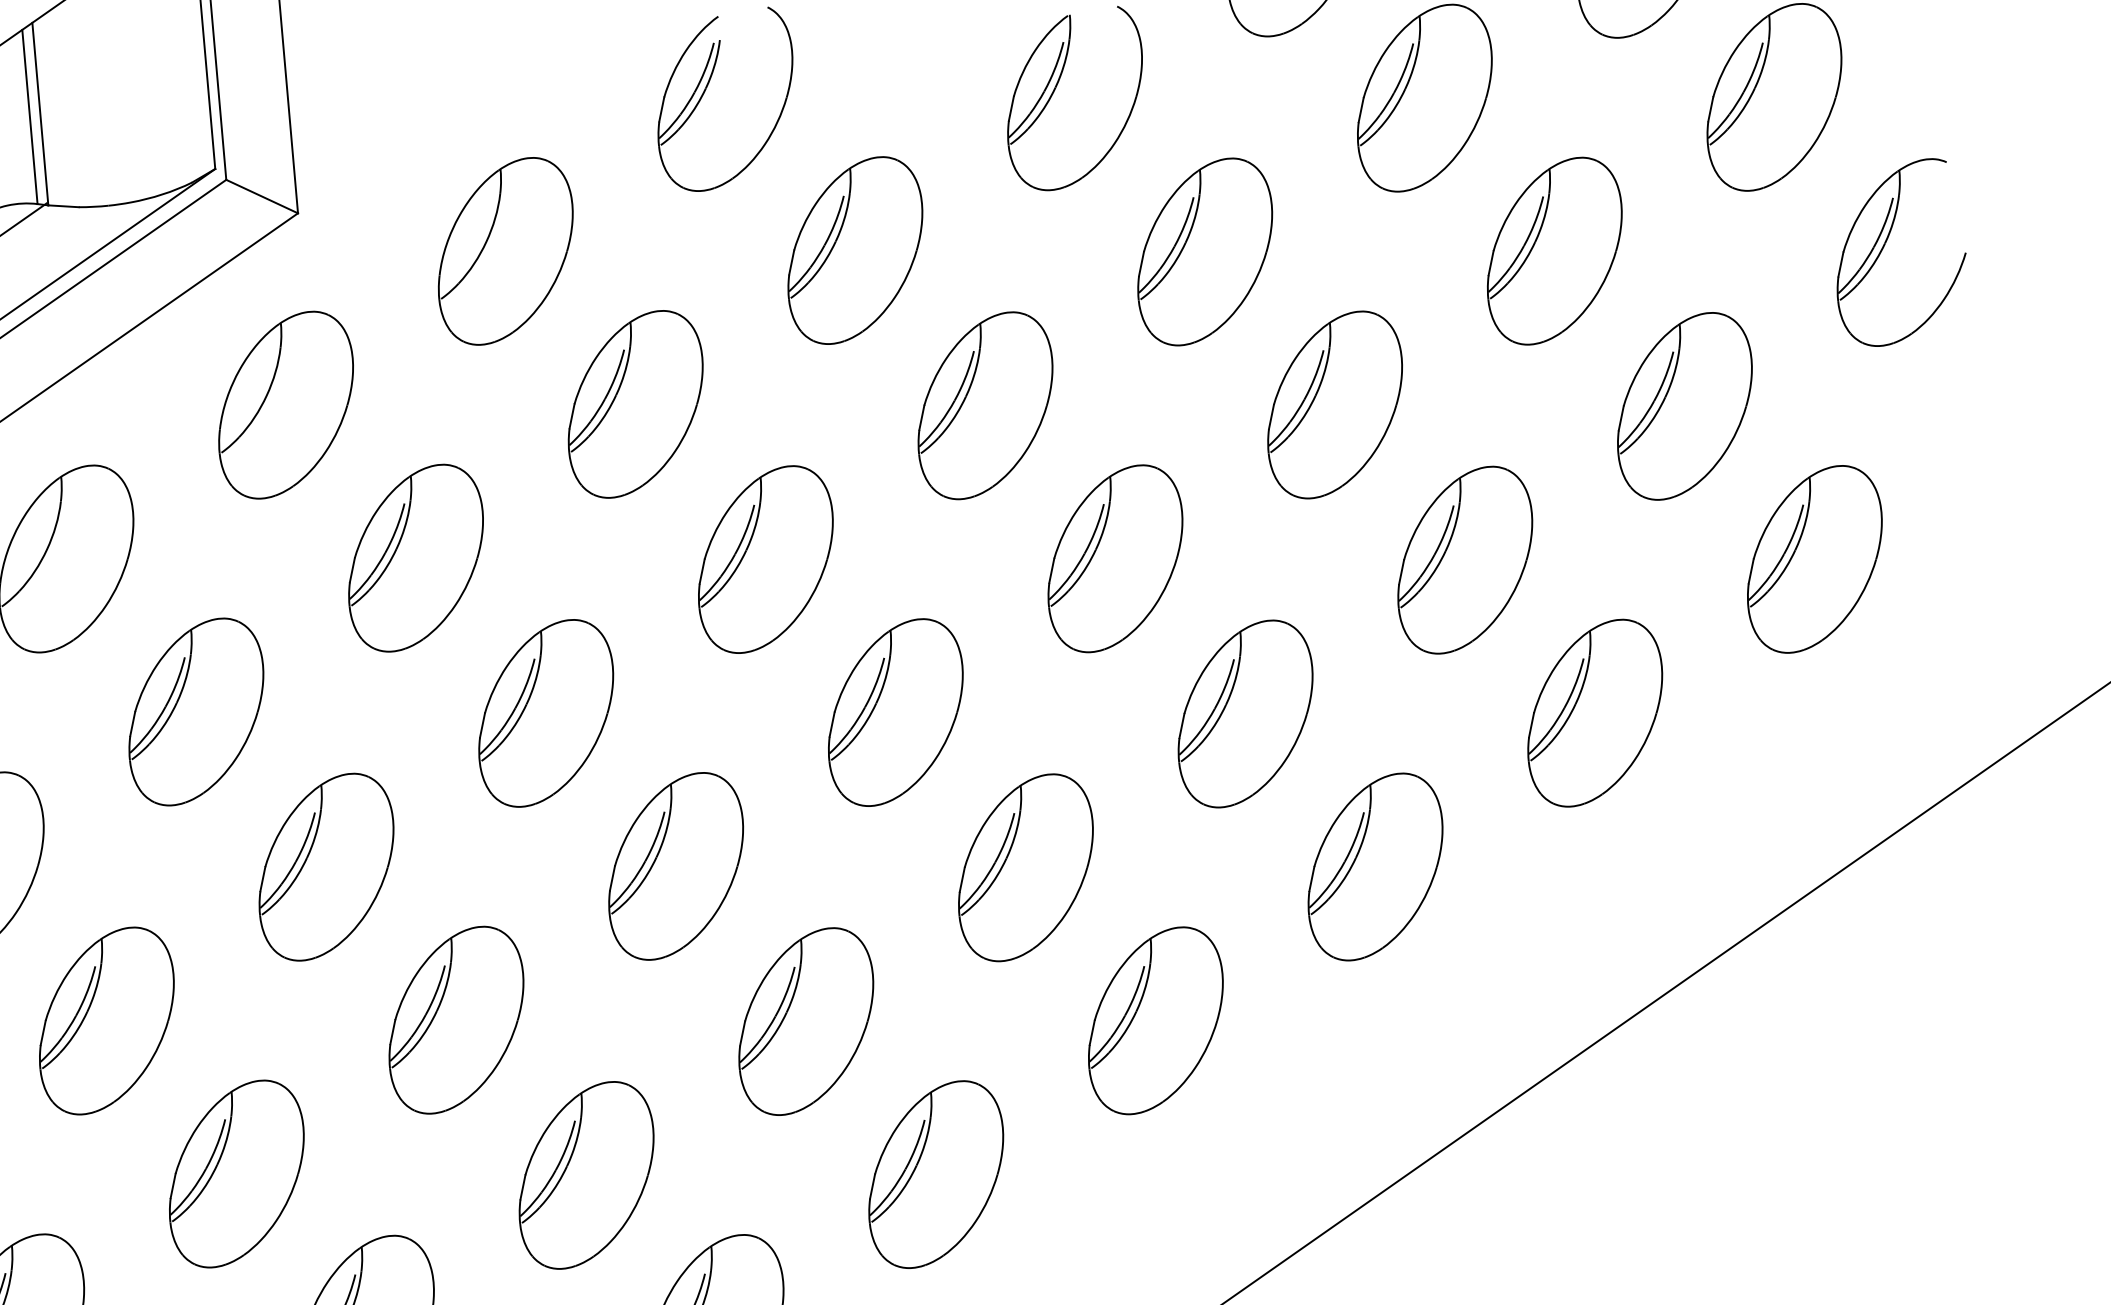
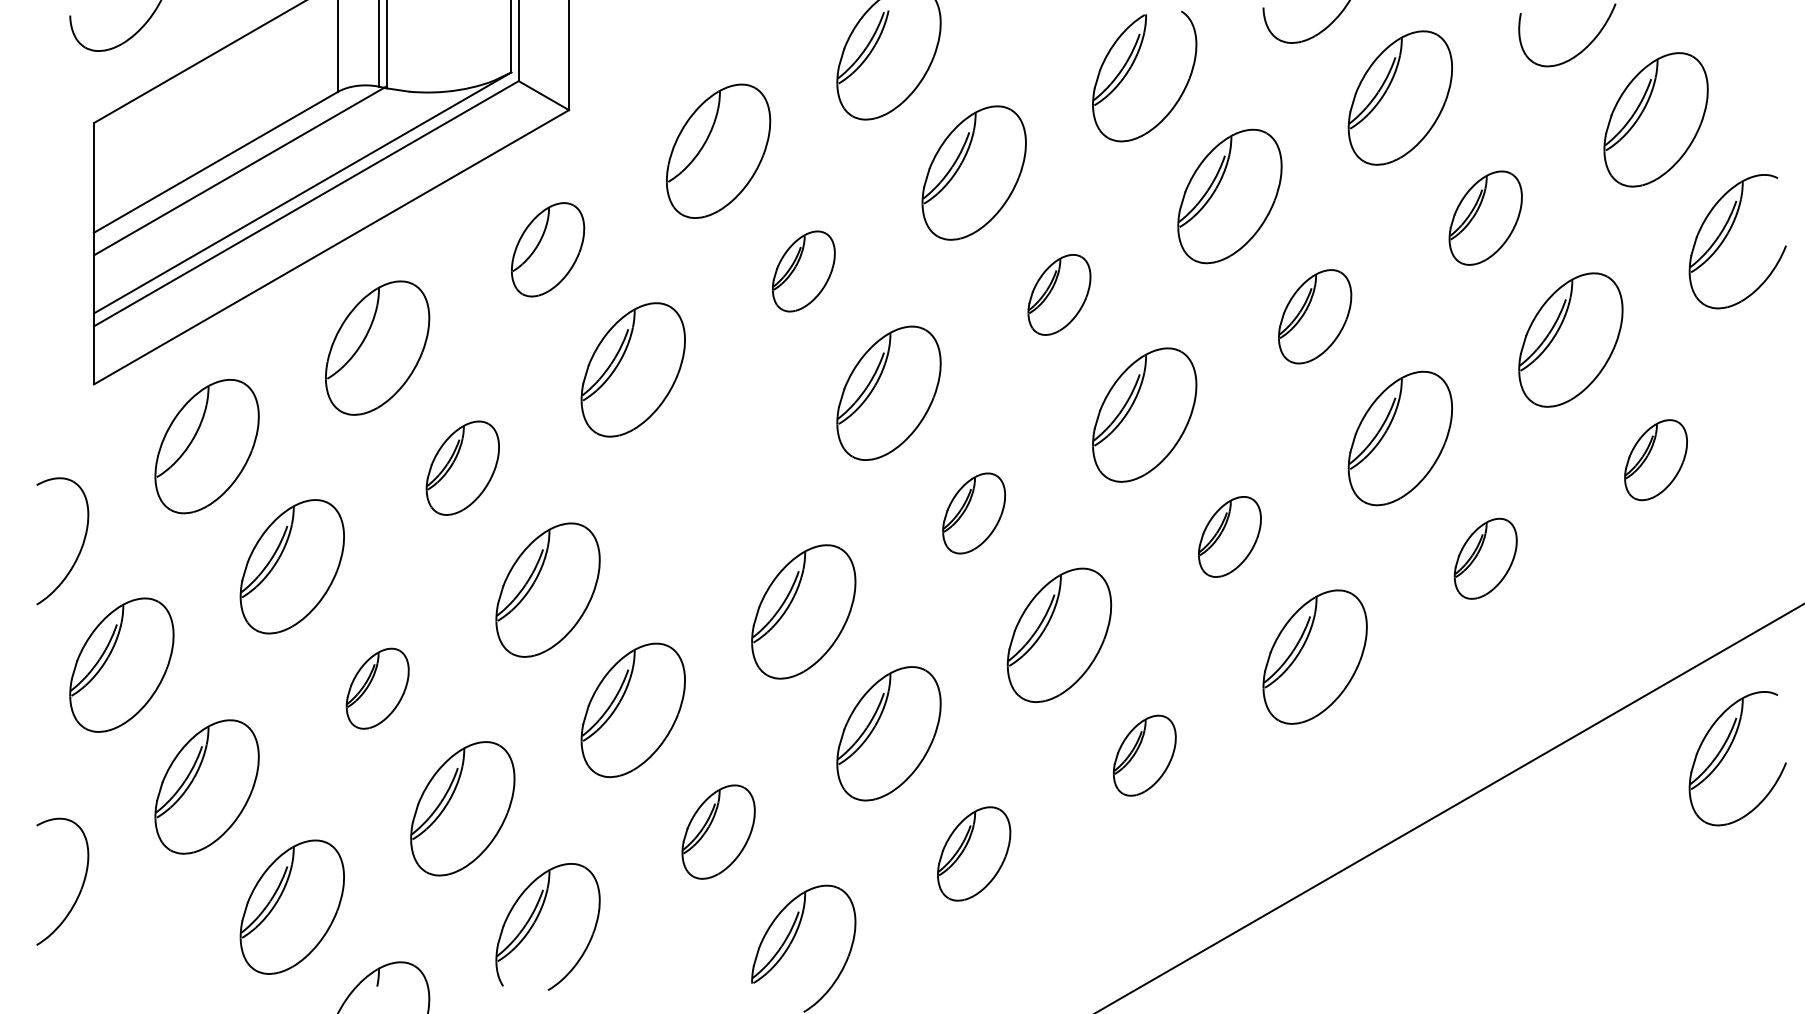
part: (1554, 250) -> (1485, 217), size x0.7
part: (285, 404) -> (547, 249), size x0.7
part: (635, 404) -> (803, 271), size x0.6
part: (1334, 404) -> (1314, 316), size x0.7
part: (985, 405) -> (1059, 294), size x0.6
part: (1813, 558) -> (1655, 459), size x0.6
part: (195, 710) -> (462, 467), size x0.7
part: (894, 712) -> (973, 513), size x0.6
part: (1594, 712) -> (1485, 558), size x0.6
part: (546, 713) -> (718, 491), removed
part: (1244, 713) -> (1229, 536), size x0.6
part: (1946, 948) -> (1727, 753), added
part: (106, 1020) -> (377, 688), size x0.6
part: (1155, 1020) -> (1144, 755), size x0.6
part: (586, 1174) -> (718, 831), size x0.7
part: (935, 1174) -> (973, 853), size x0.7

